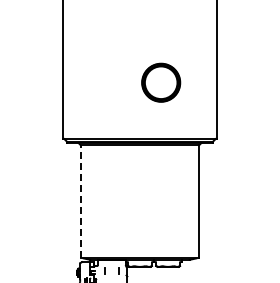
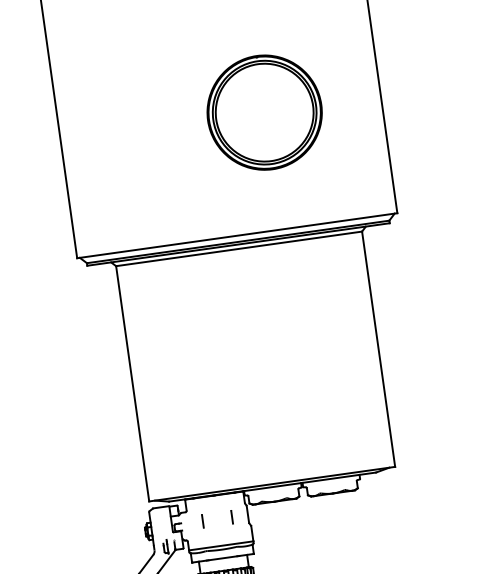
part: (161, 82) -> (265, 111), size x1.43
line: (80, 201) -> (131, 383), dashed -> solid

